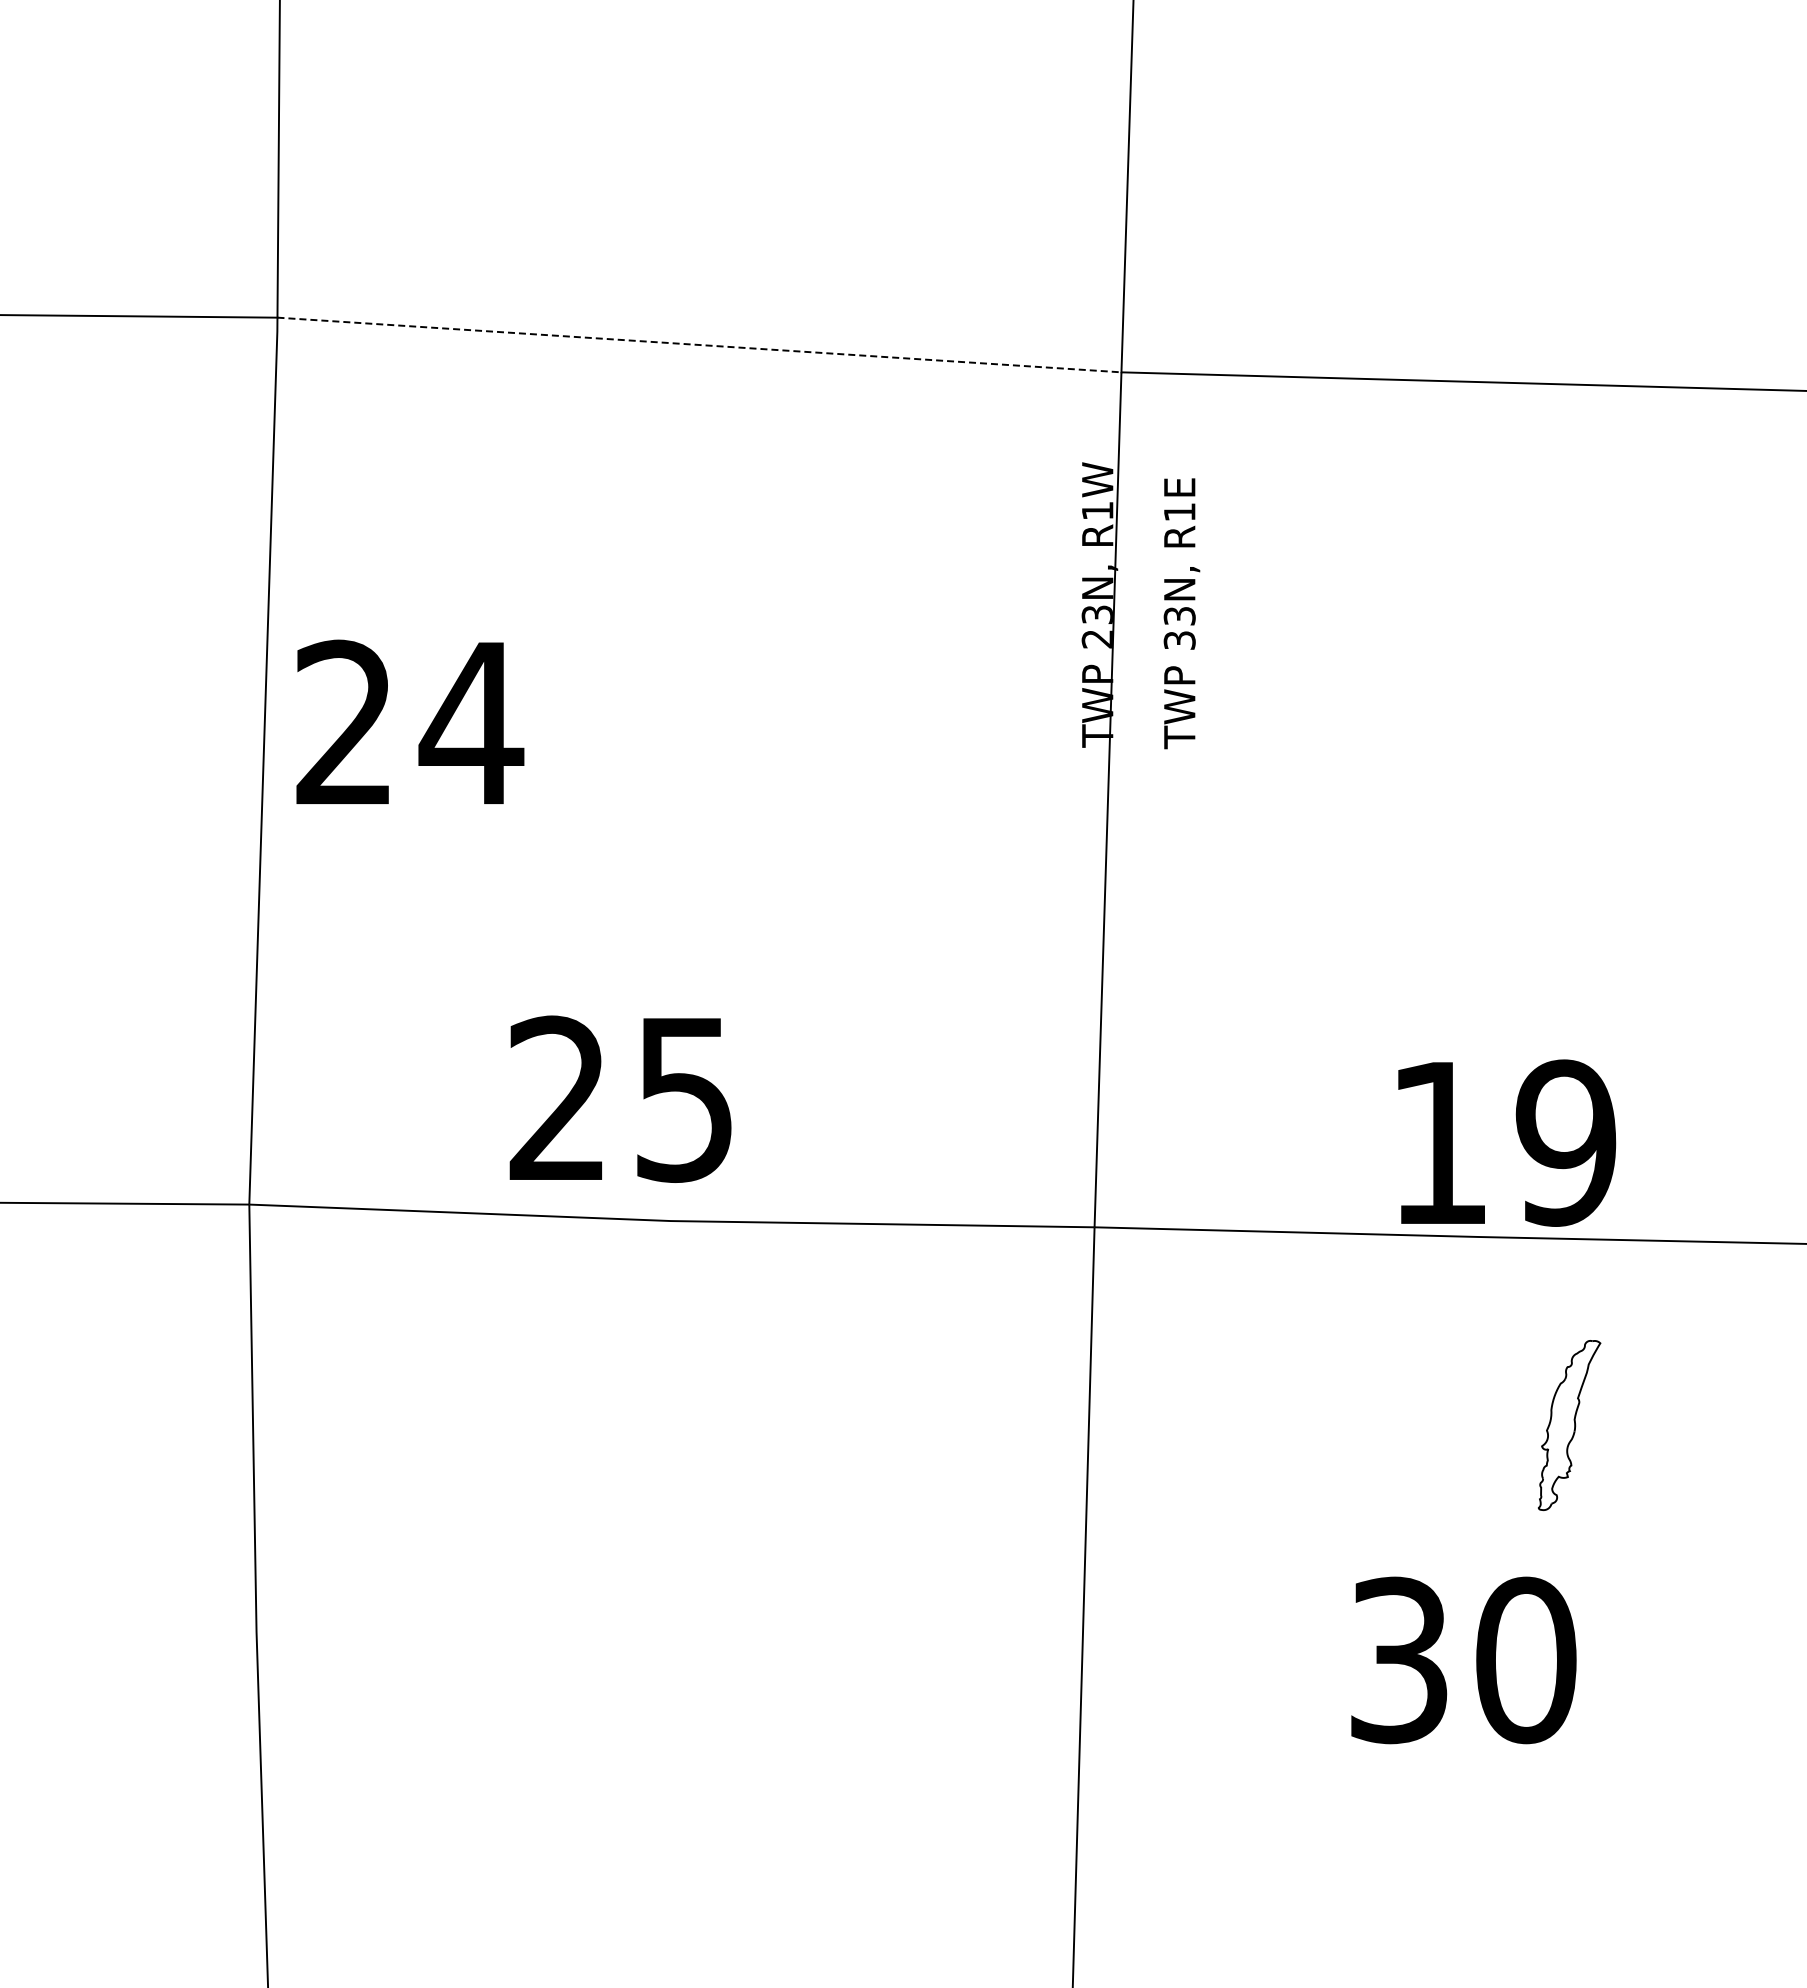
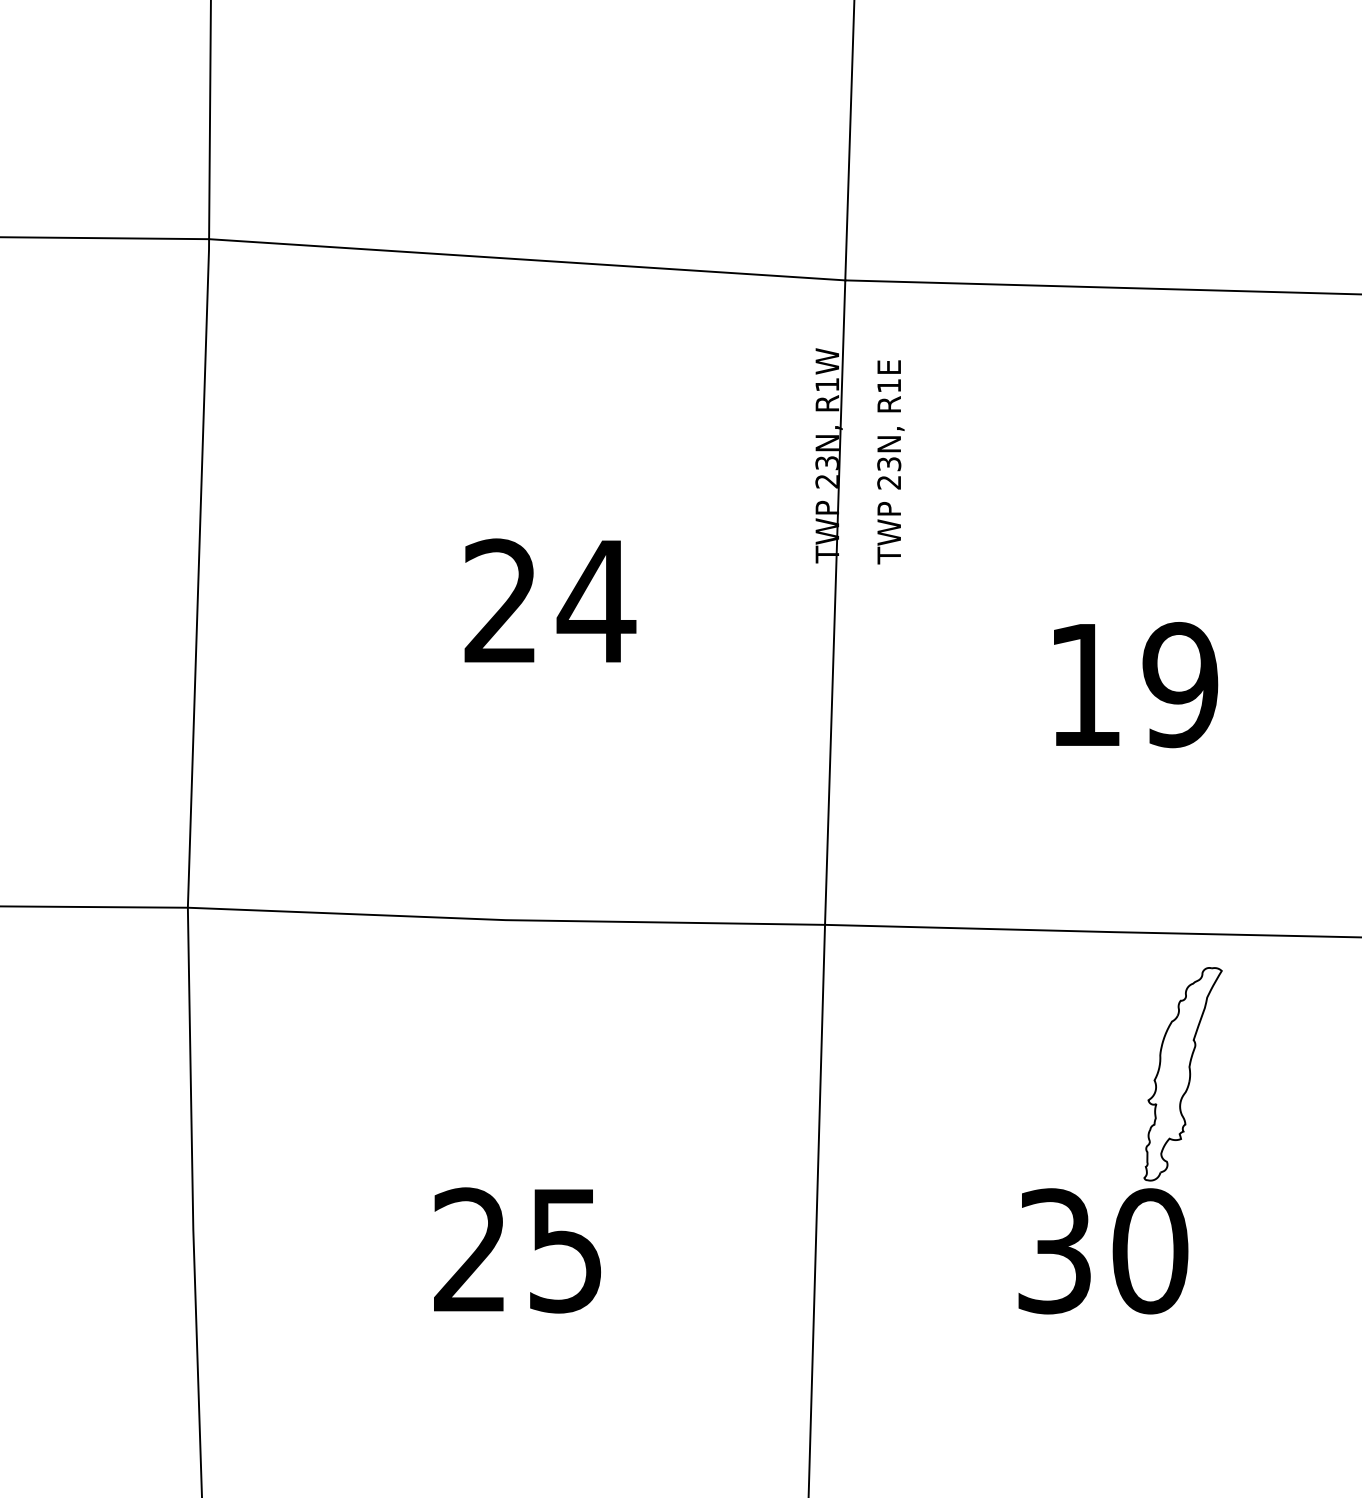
line: (699, 345) -> (527, 260), dashed -> solid
text: (1179, 640) -> (889, 482), 33N, -> 23N,
text: (410, 721) -> (550, 600), moved
text: (620, 1098) -> (517, 1249), moved
text: (1507, 1142) -> (1136, 684), moved
part: (1569, 1425) -> (1183, 1074), size x1.67

